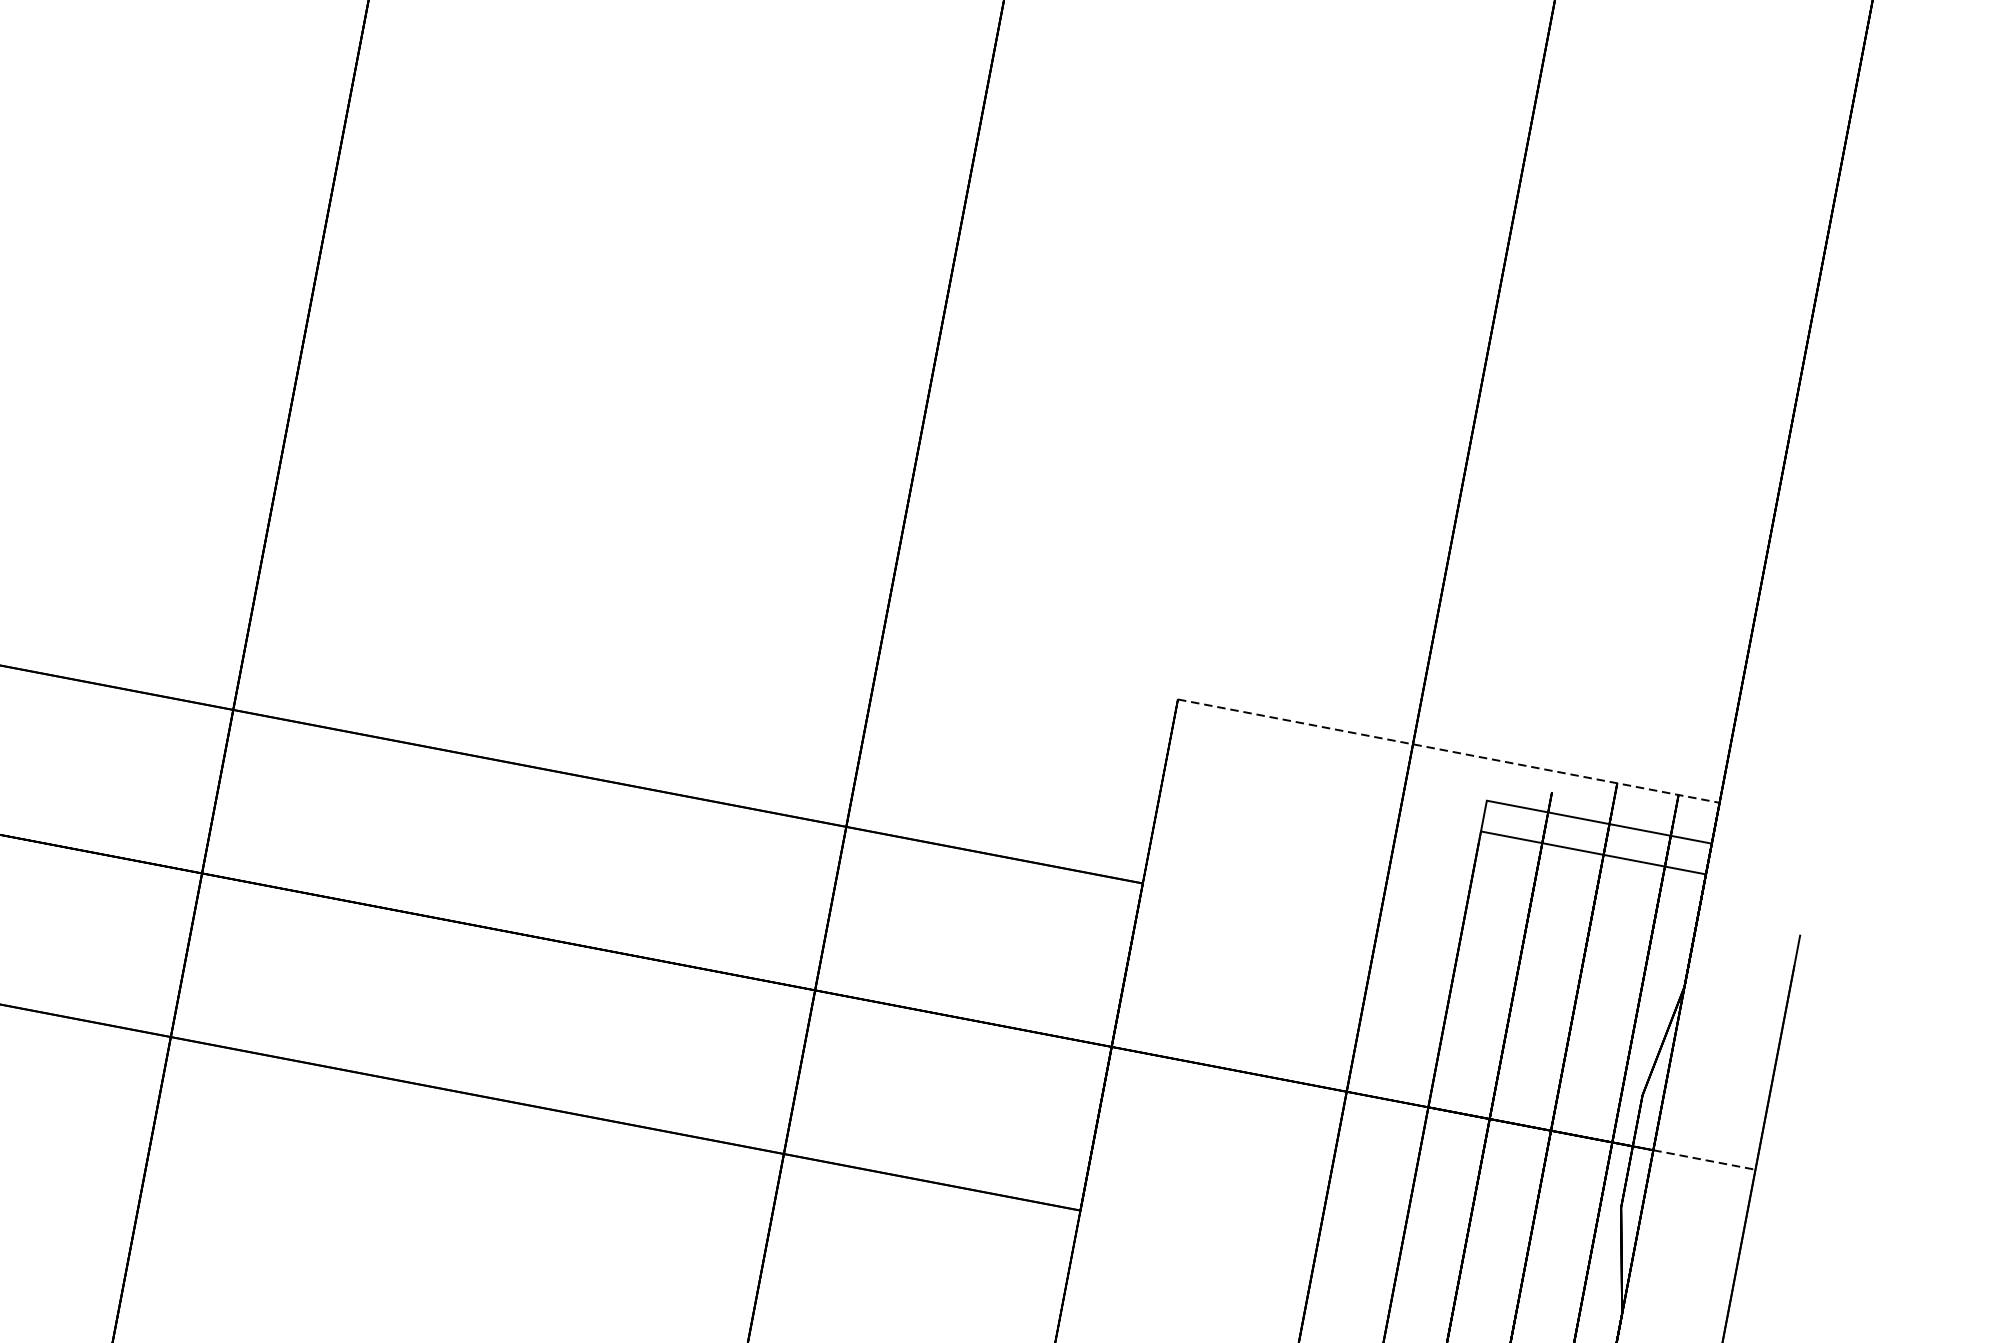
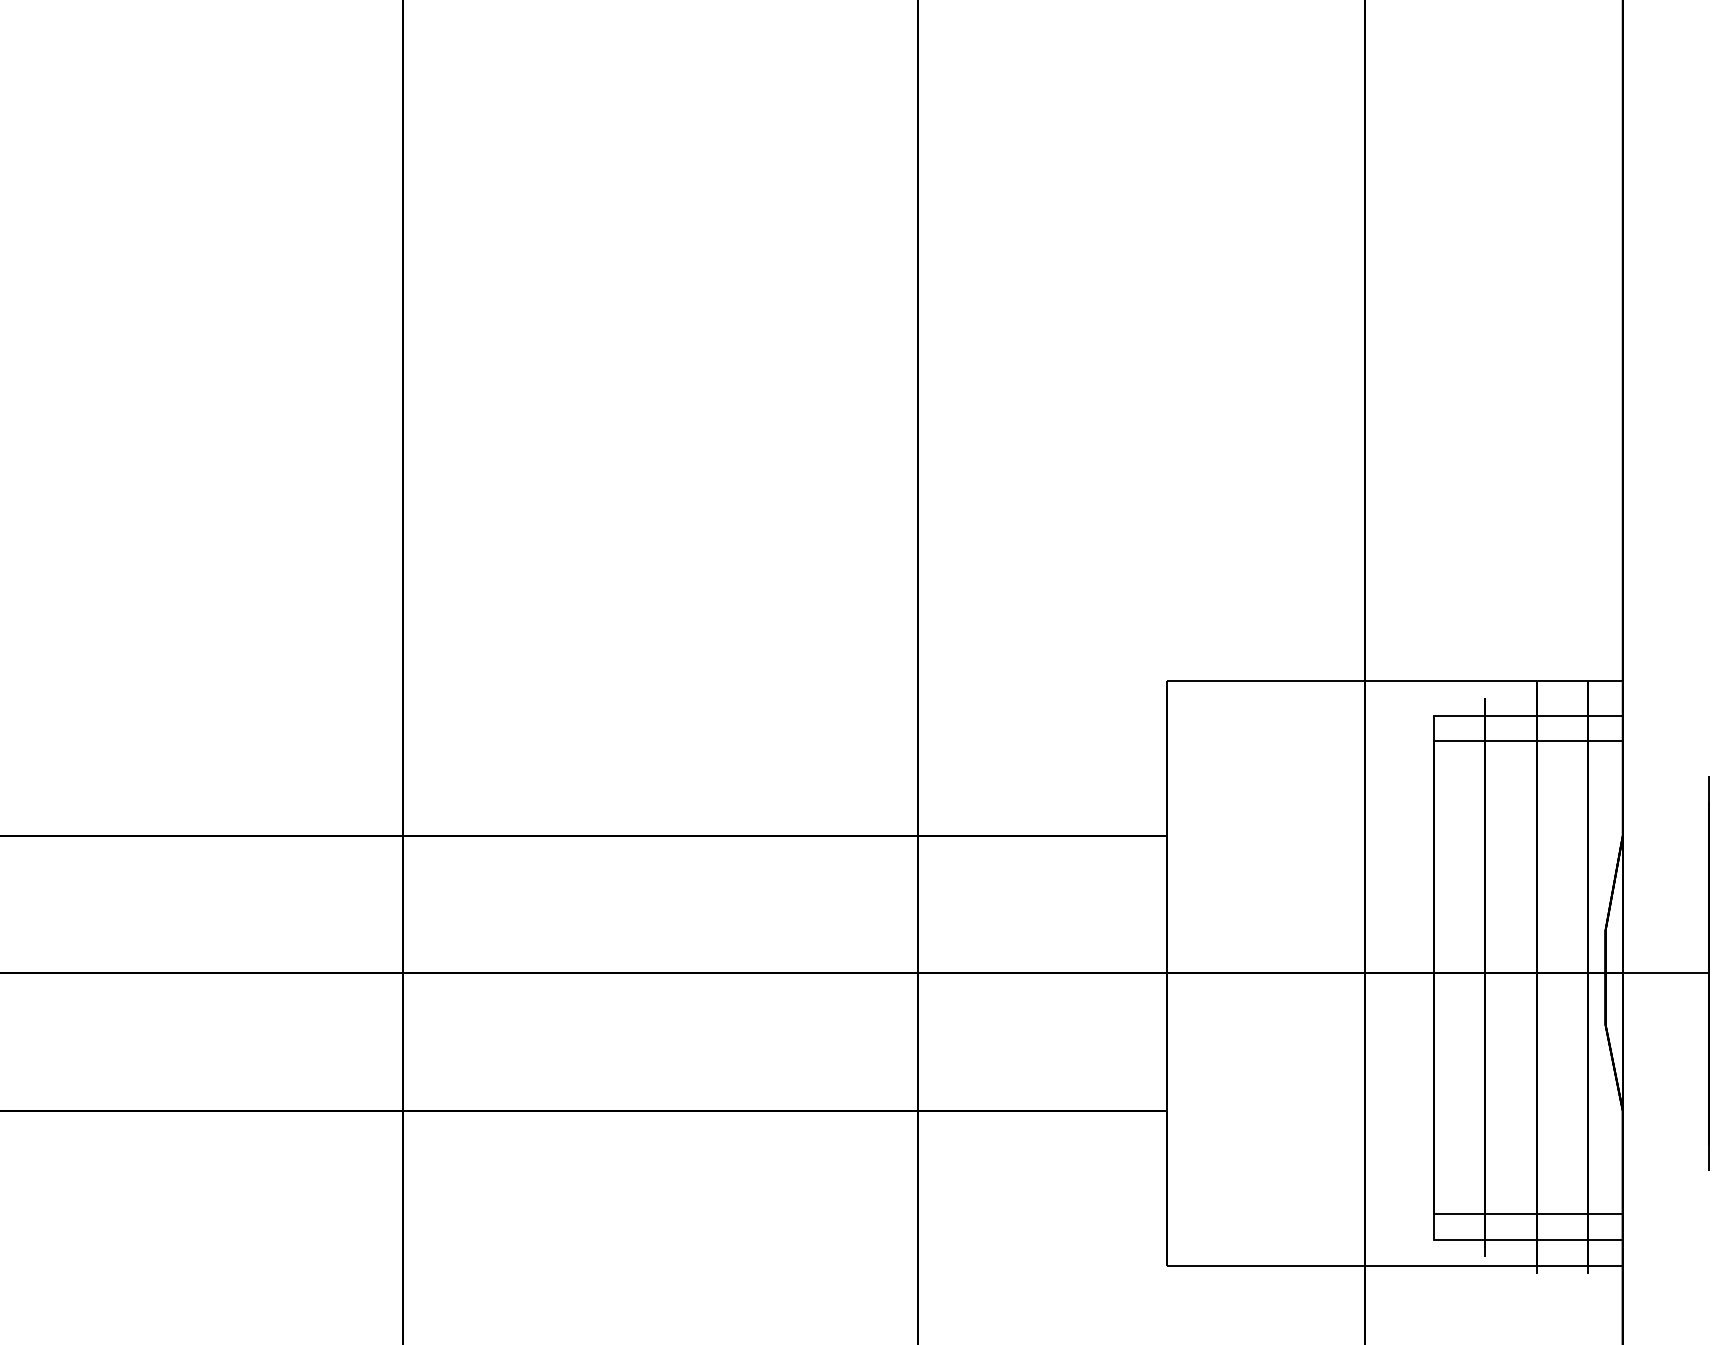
line: (1449, 751) -> (1395, 681), dashed -> solid
line: (1705, 1160) -> (1666, 973), dashed -> solid

